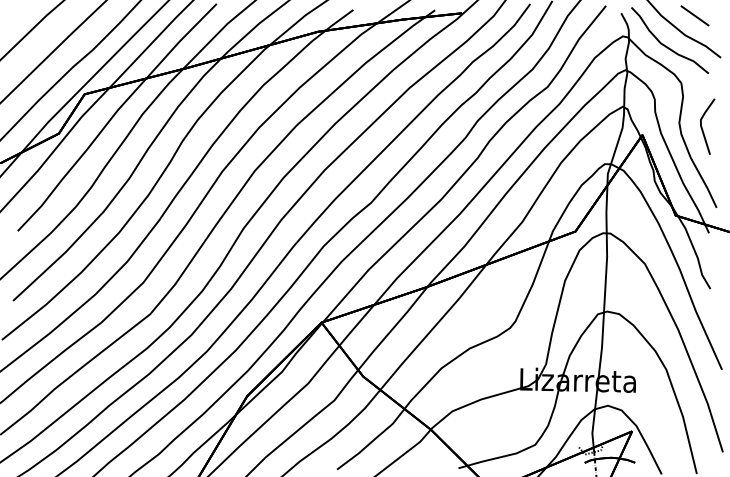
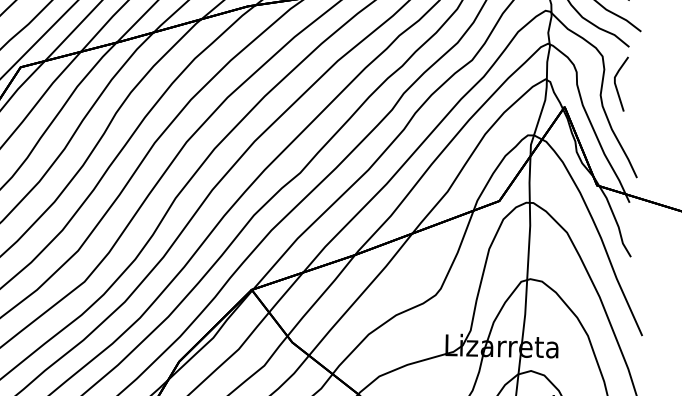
line: (702, 126) -> (616, 84), moved

